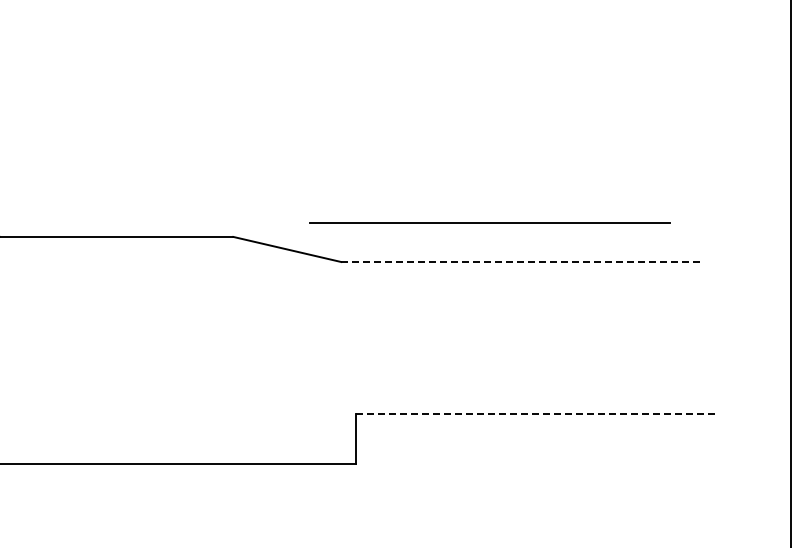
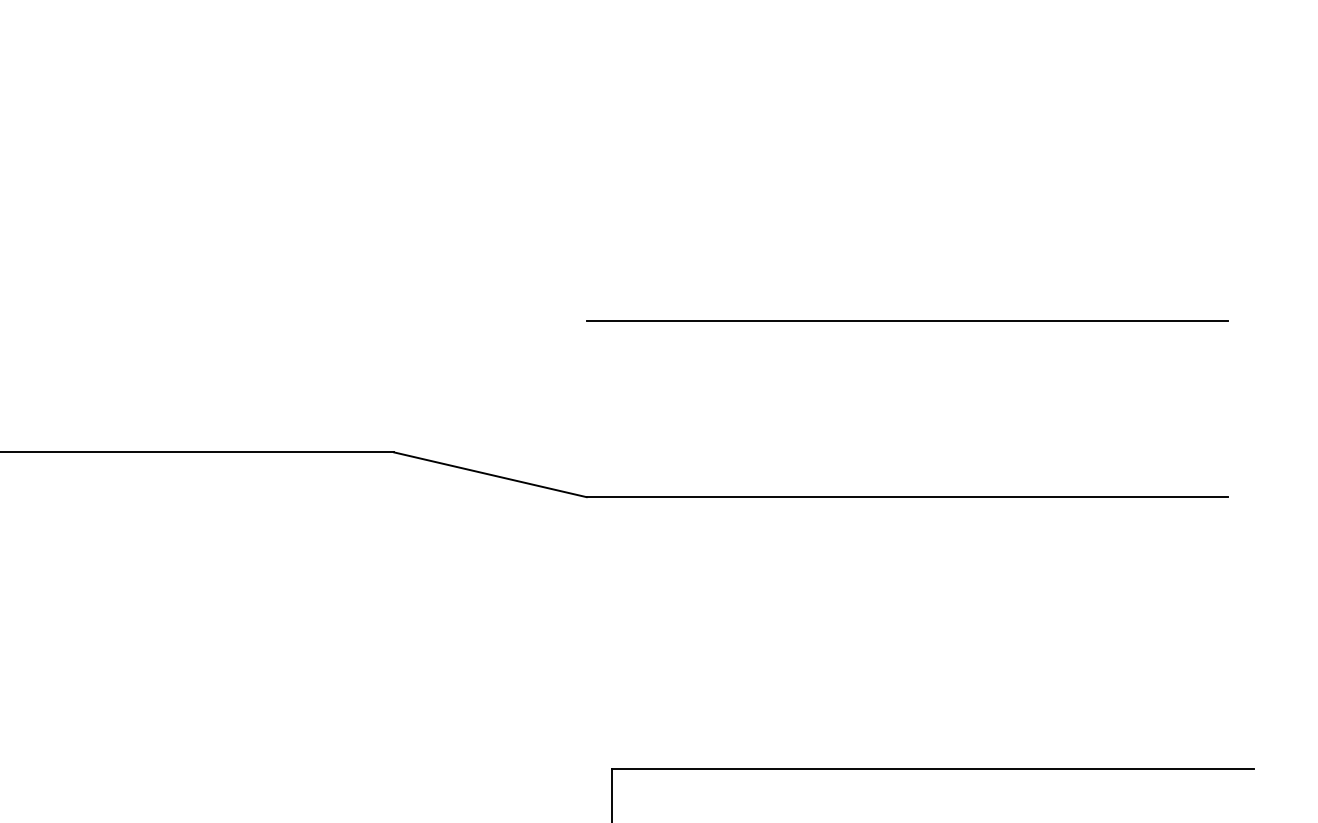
line: (489, 222) -> (906, 319), moved
line: (521, 262) -> (908, 498), dashed -> solid
line: (535, 414) -> (933, 769), dashed -> solid

